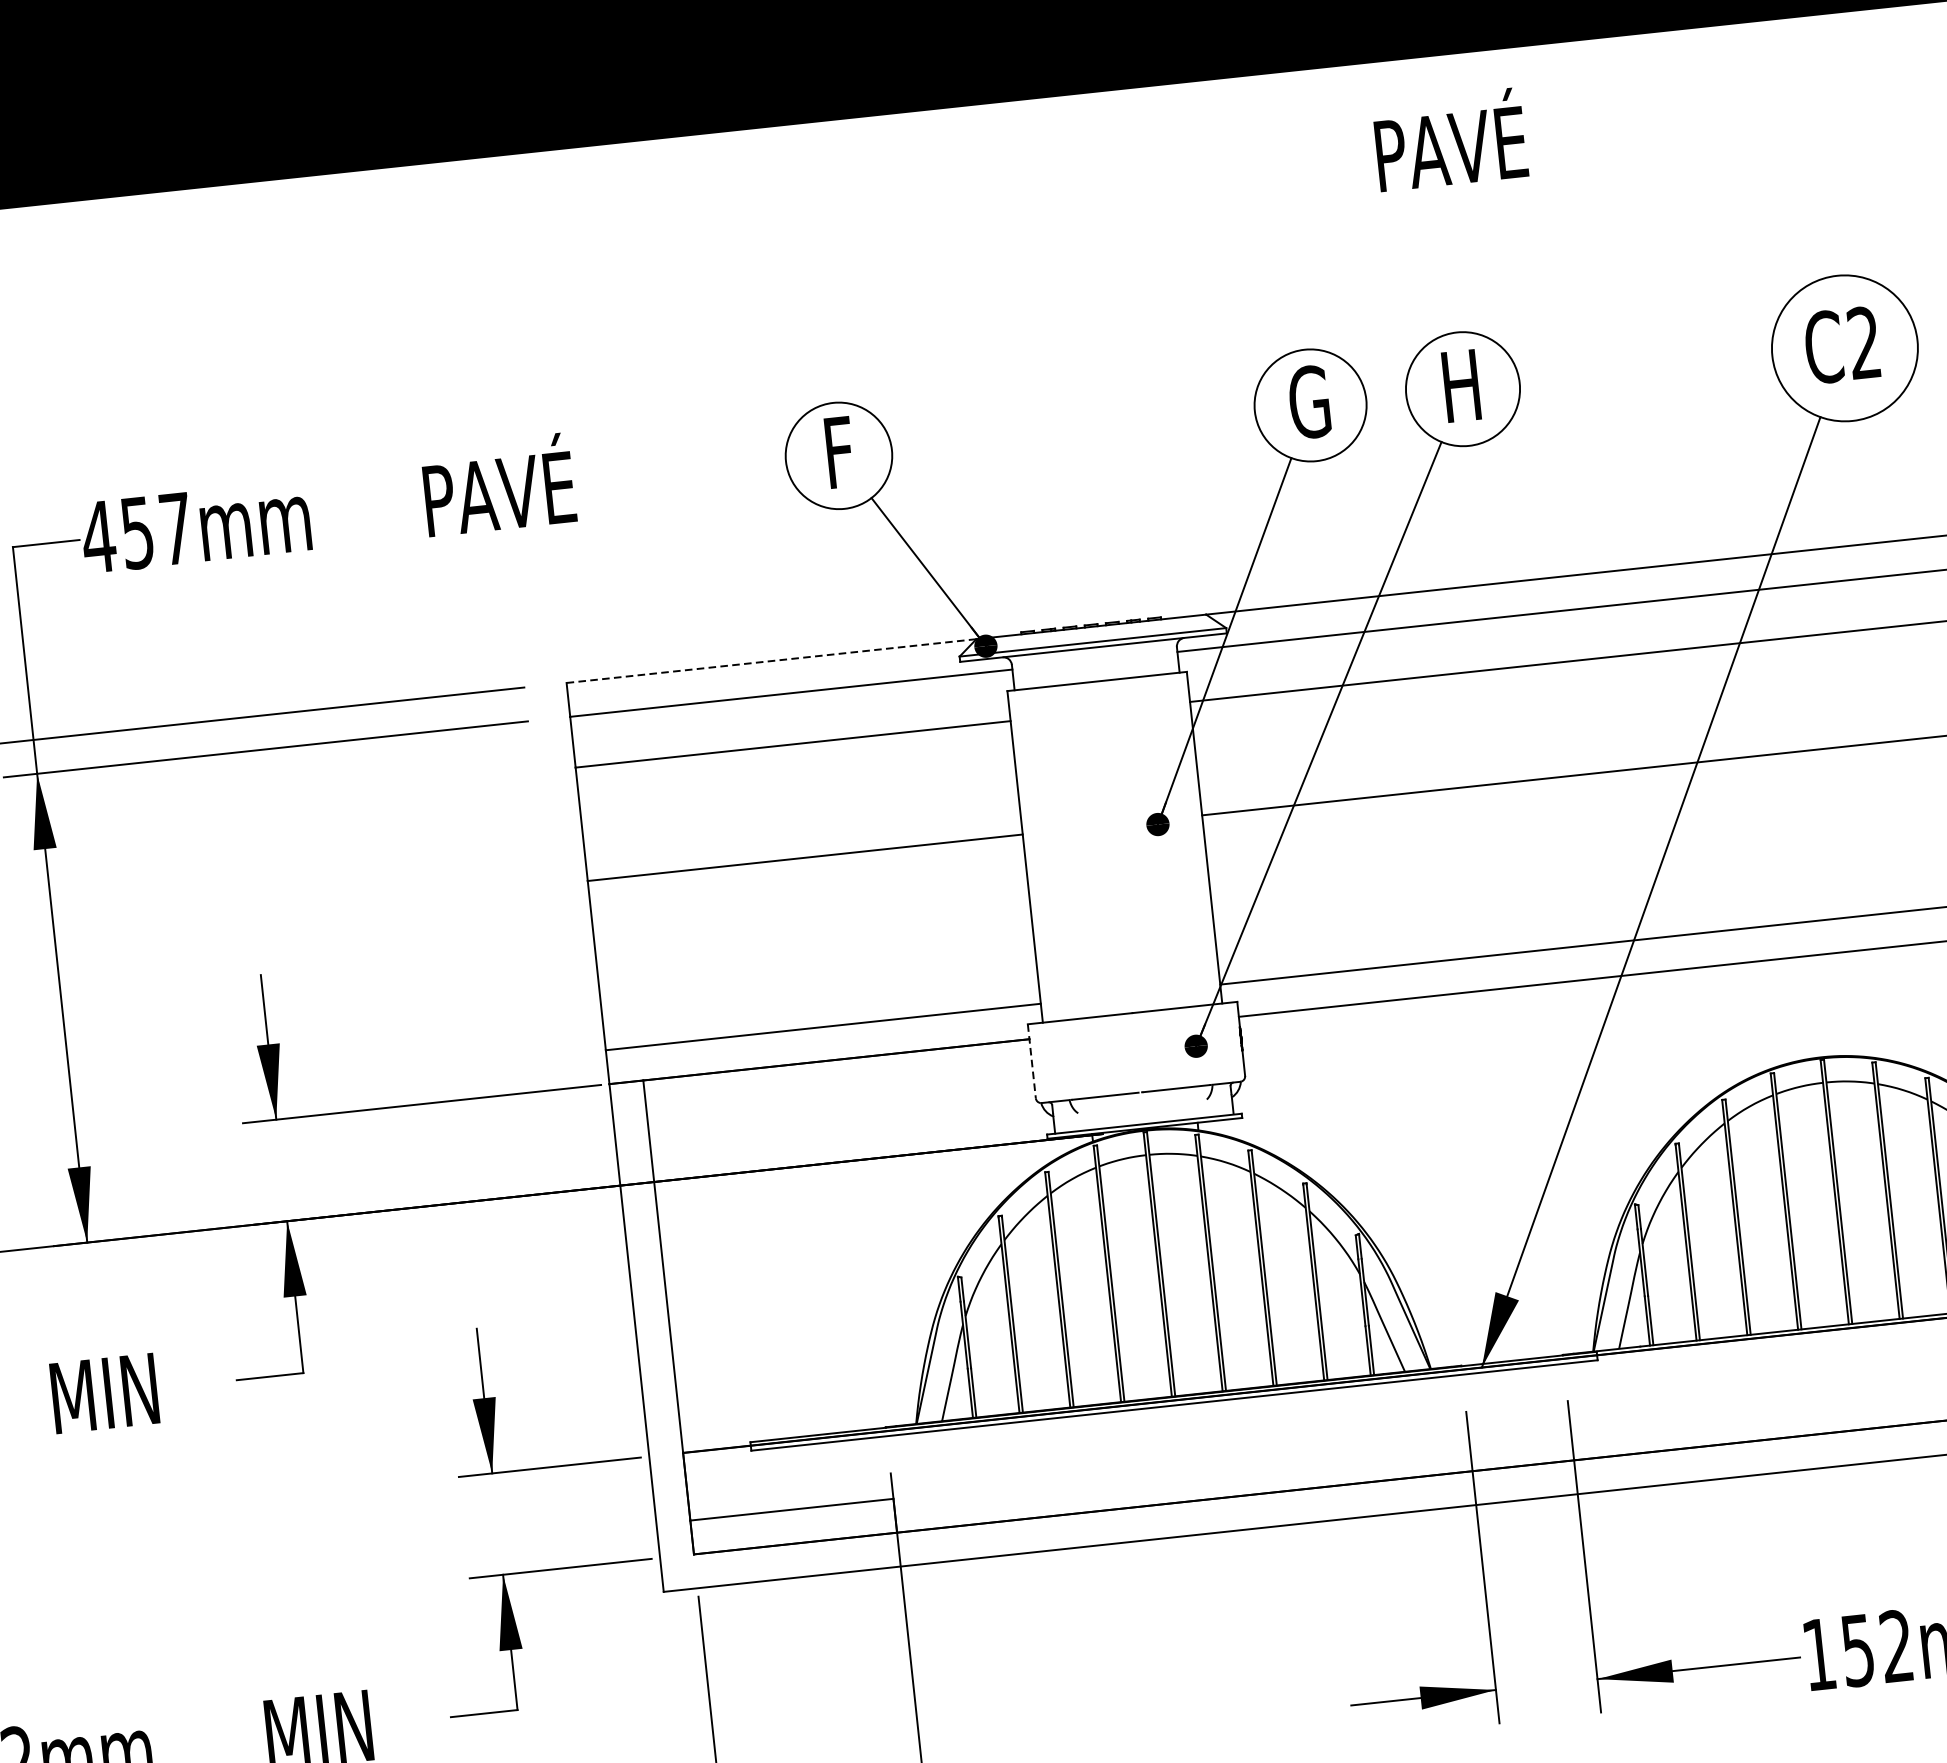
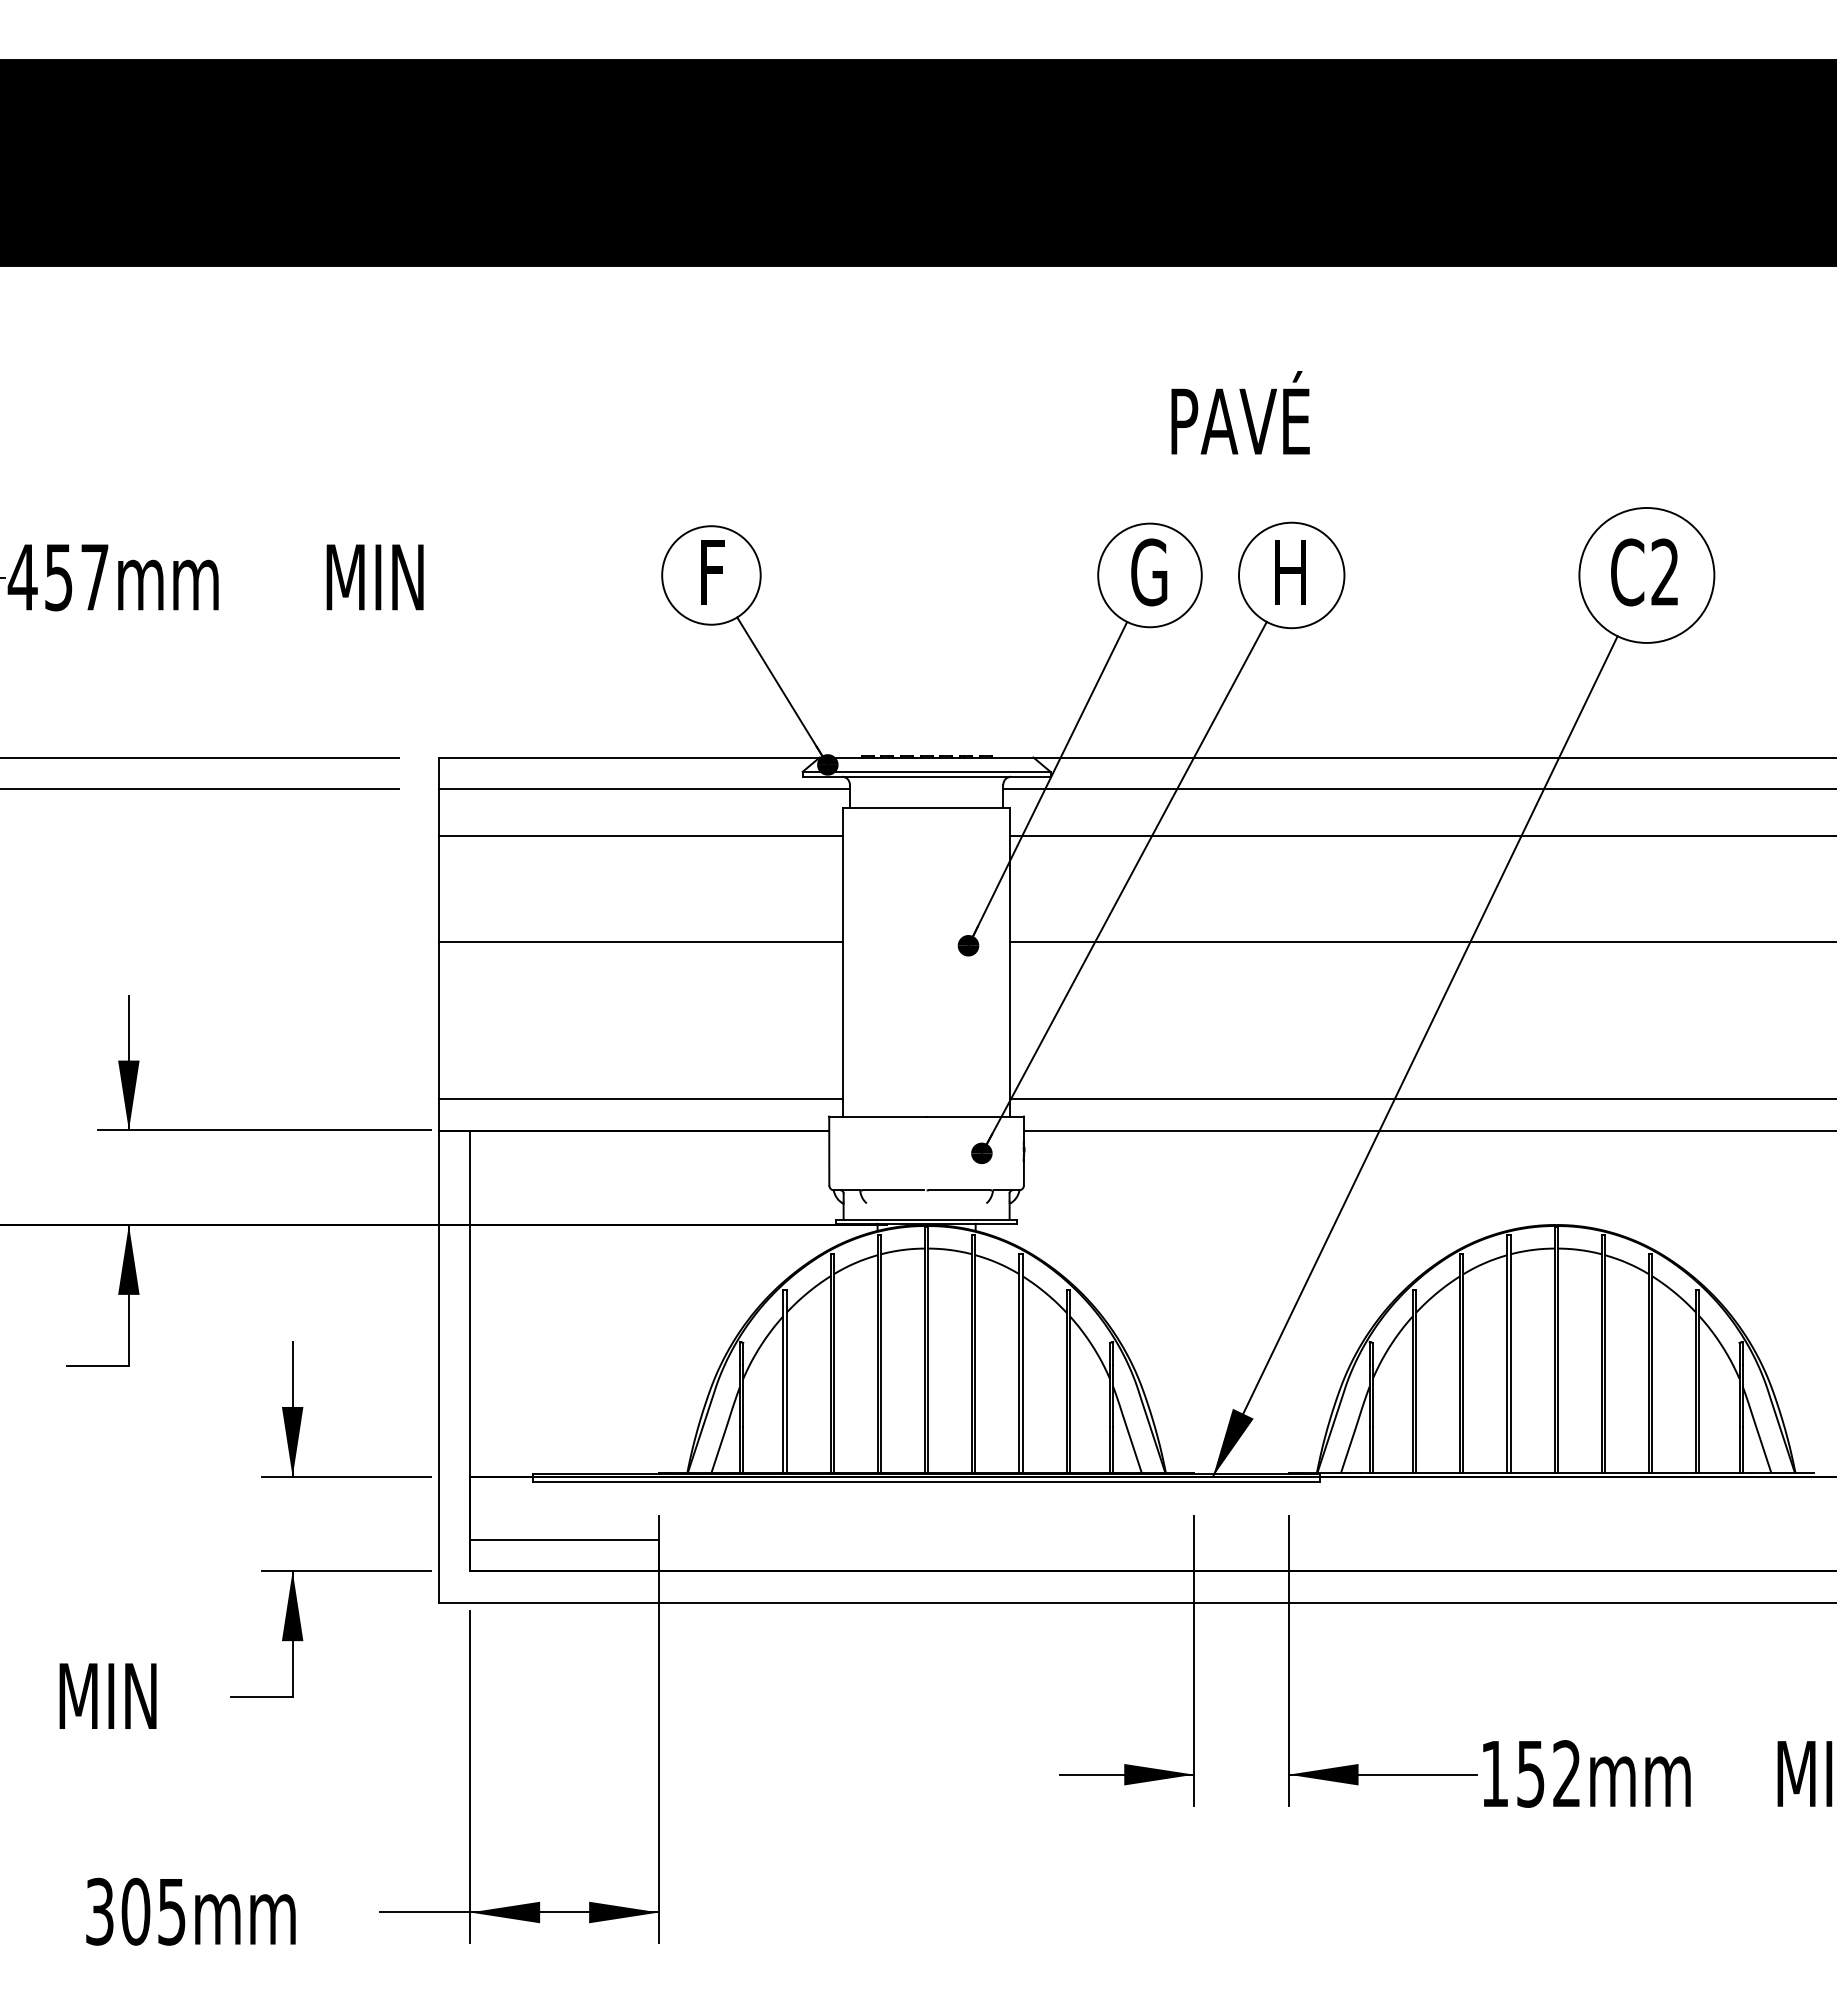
text: (1450, 139) -> (1240, 412), moved
text: (501, 484) -> (398, 568), PAVÉ -> MIN
line: (771, 661) -> (629, 757), dashed -> solid
line: (1032, 1061) -> (829, 1151), dashed -> solid

